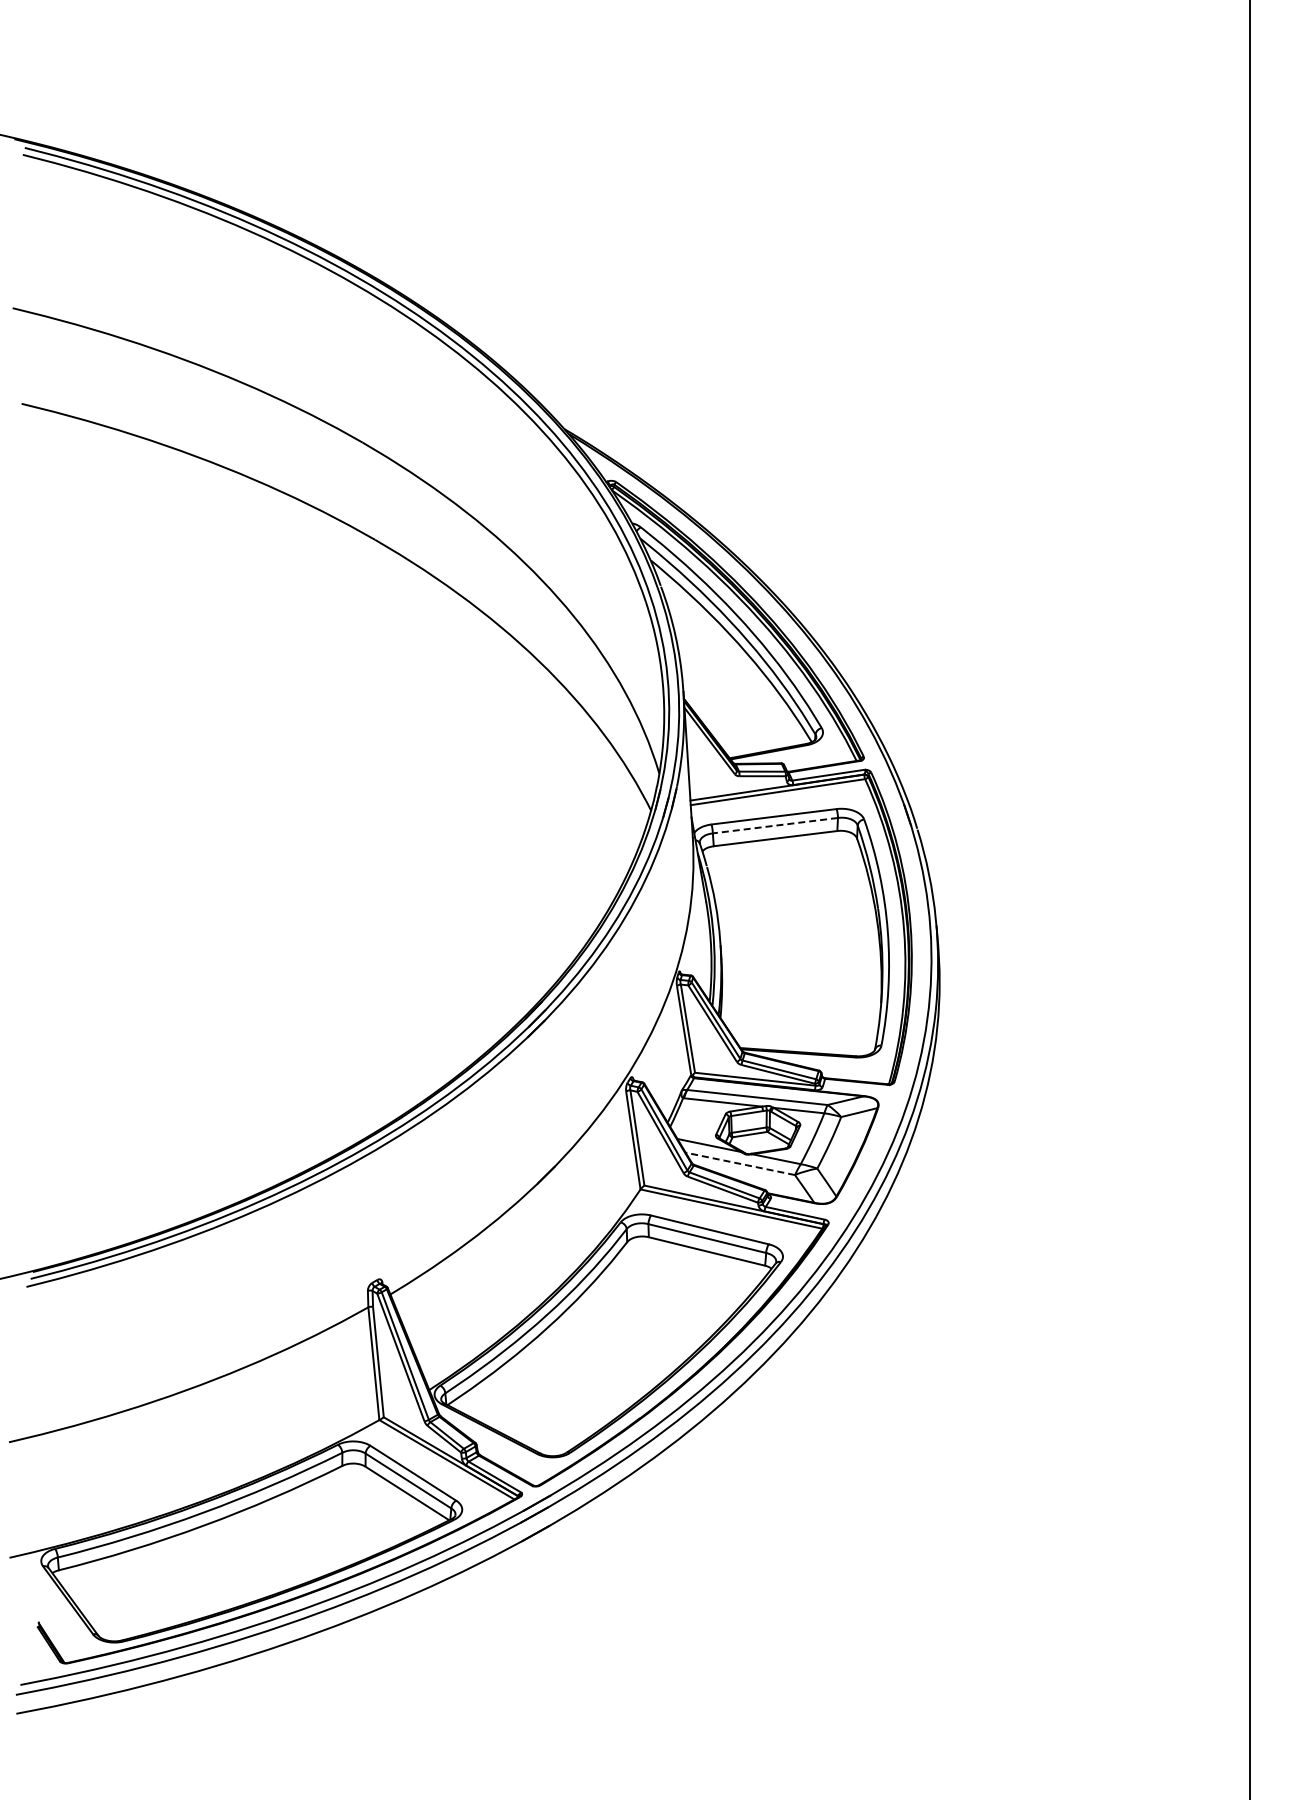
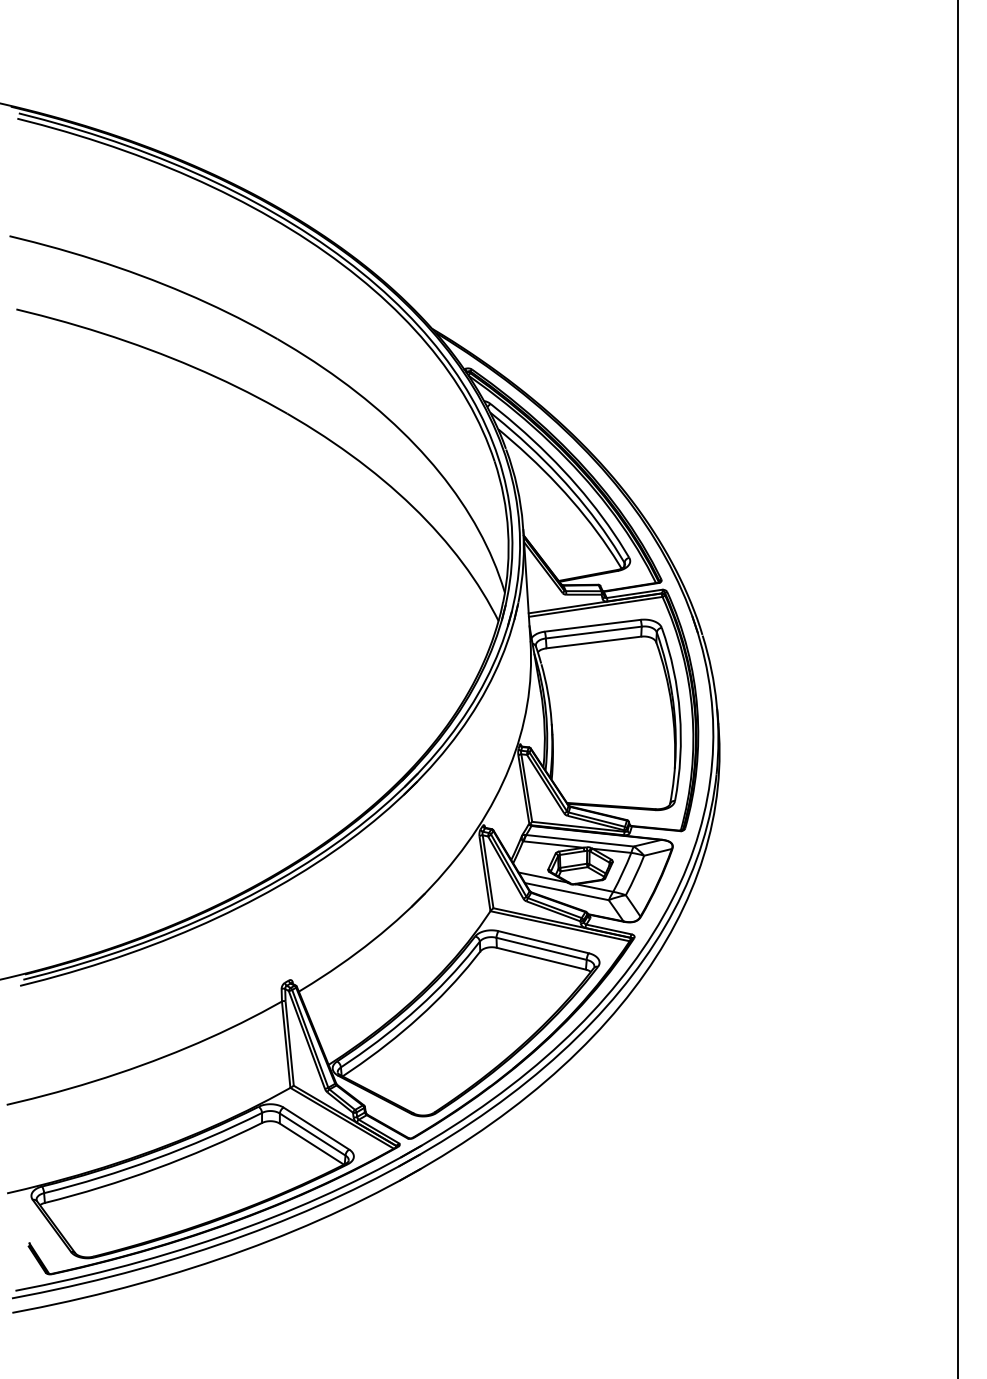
line: (774, 825) -> (593, 632), dashed -> solid
line: (740, 1163) -> (567, 891), dashed -> solid

